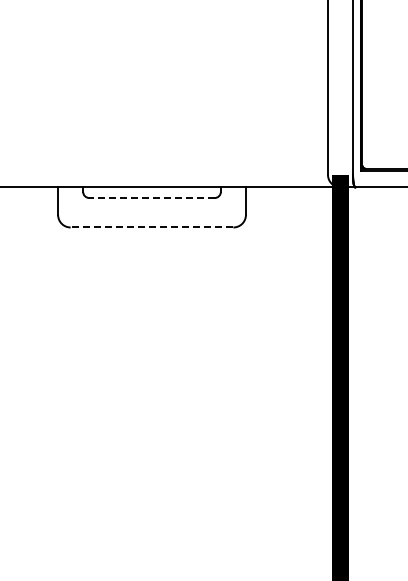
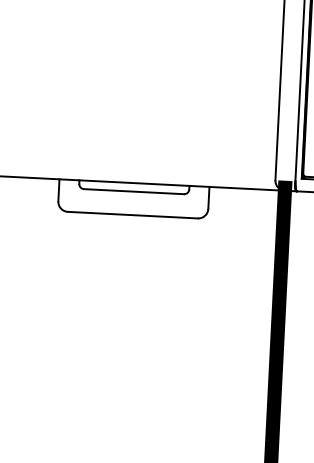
line: (152, 198) -> (134, 192), dashed -> solid
line: (151, 227) -> (132, 215), dashed -> solid

